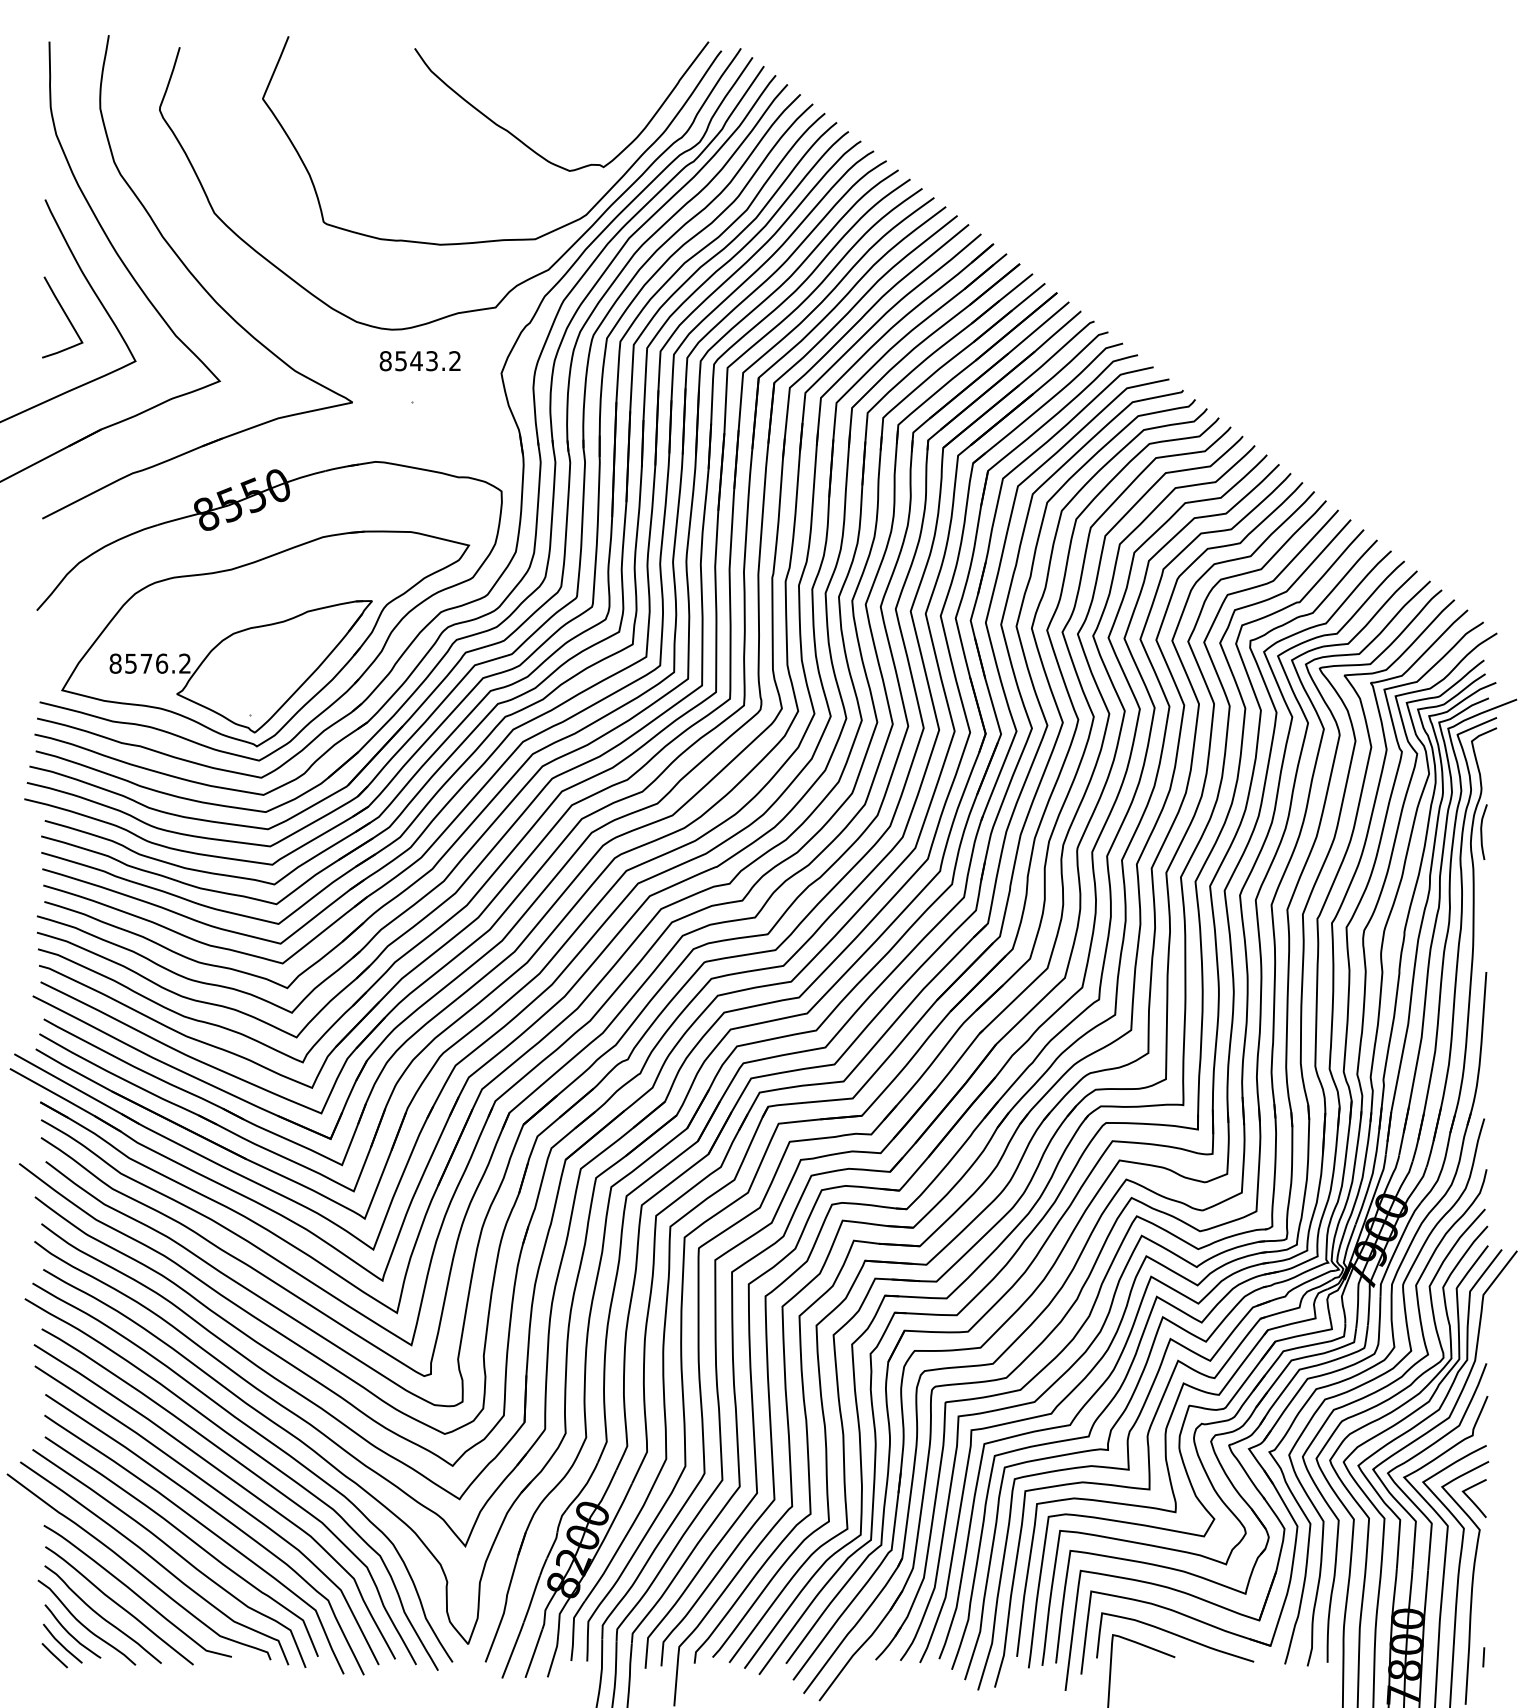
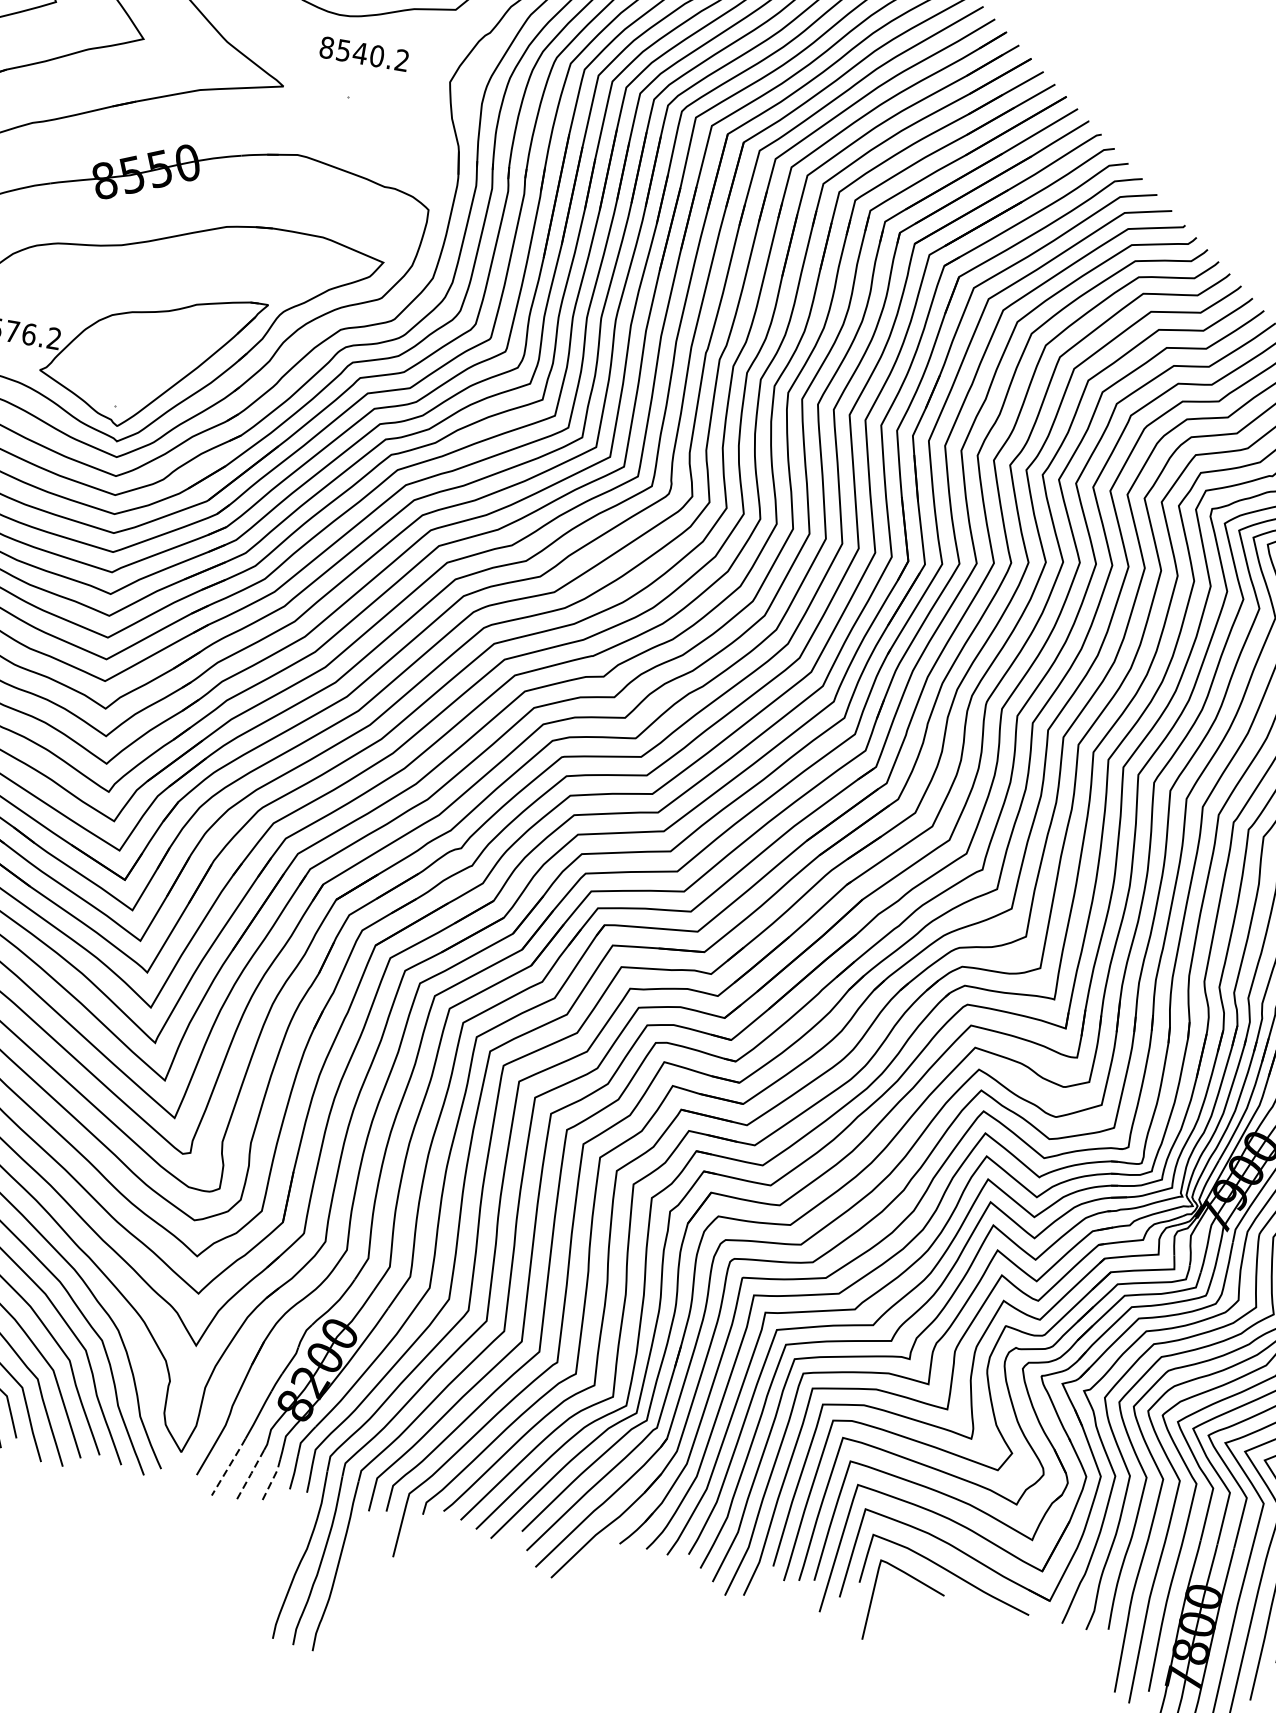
text: (432, 361) -> (377, 56), 8543.2 -> 8540.2
line: (513, 1650) -> (229, 1467), solid -> dashed
line: (534, 1653) -> (251, 1474), solid -> dashed
line: (554, 1655) -> (272, 1480), solid -> dashed

